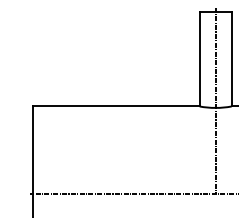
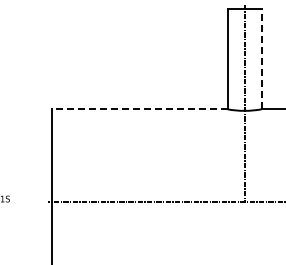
line: (231, 59) -> (261, 59), solid -> dashed
line: (116, 106) -> (139, 109), solid -> dashed

